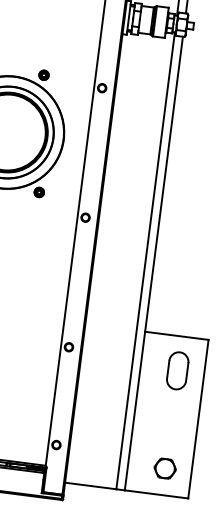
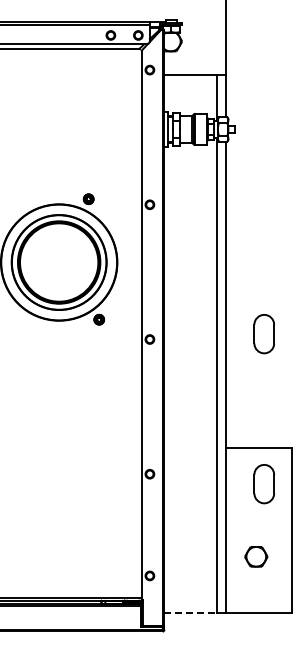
part: (195, 226) -> (263, 334), added
part: (165, 468) -> (256, 556), moved
line: (90, 486) -> (190, 613), solid -> dashed

